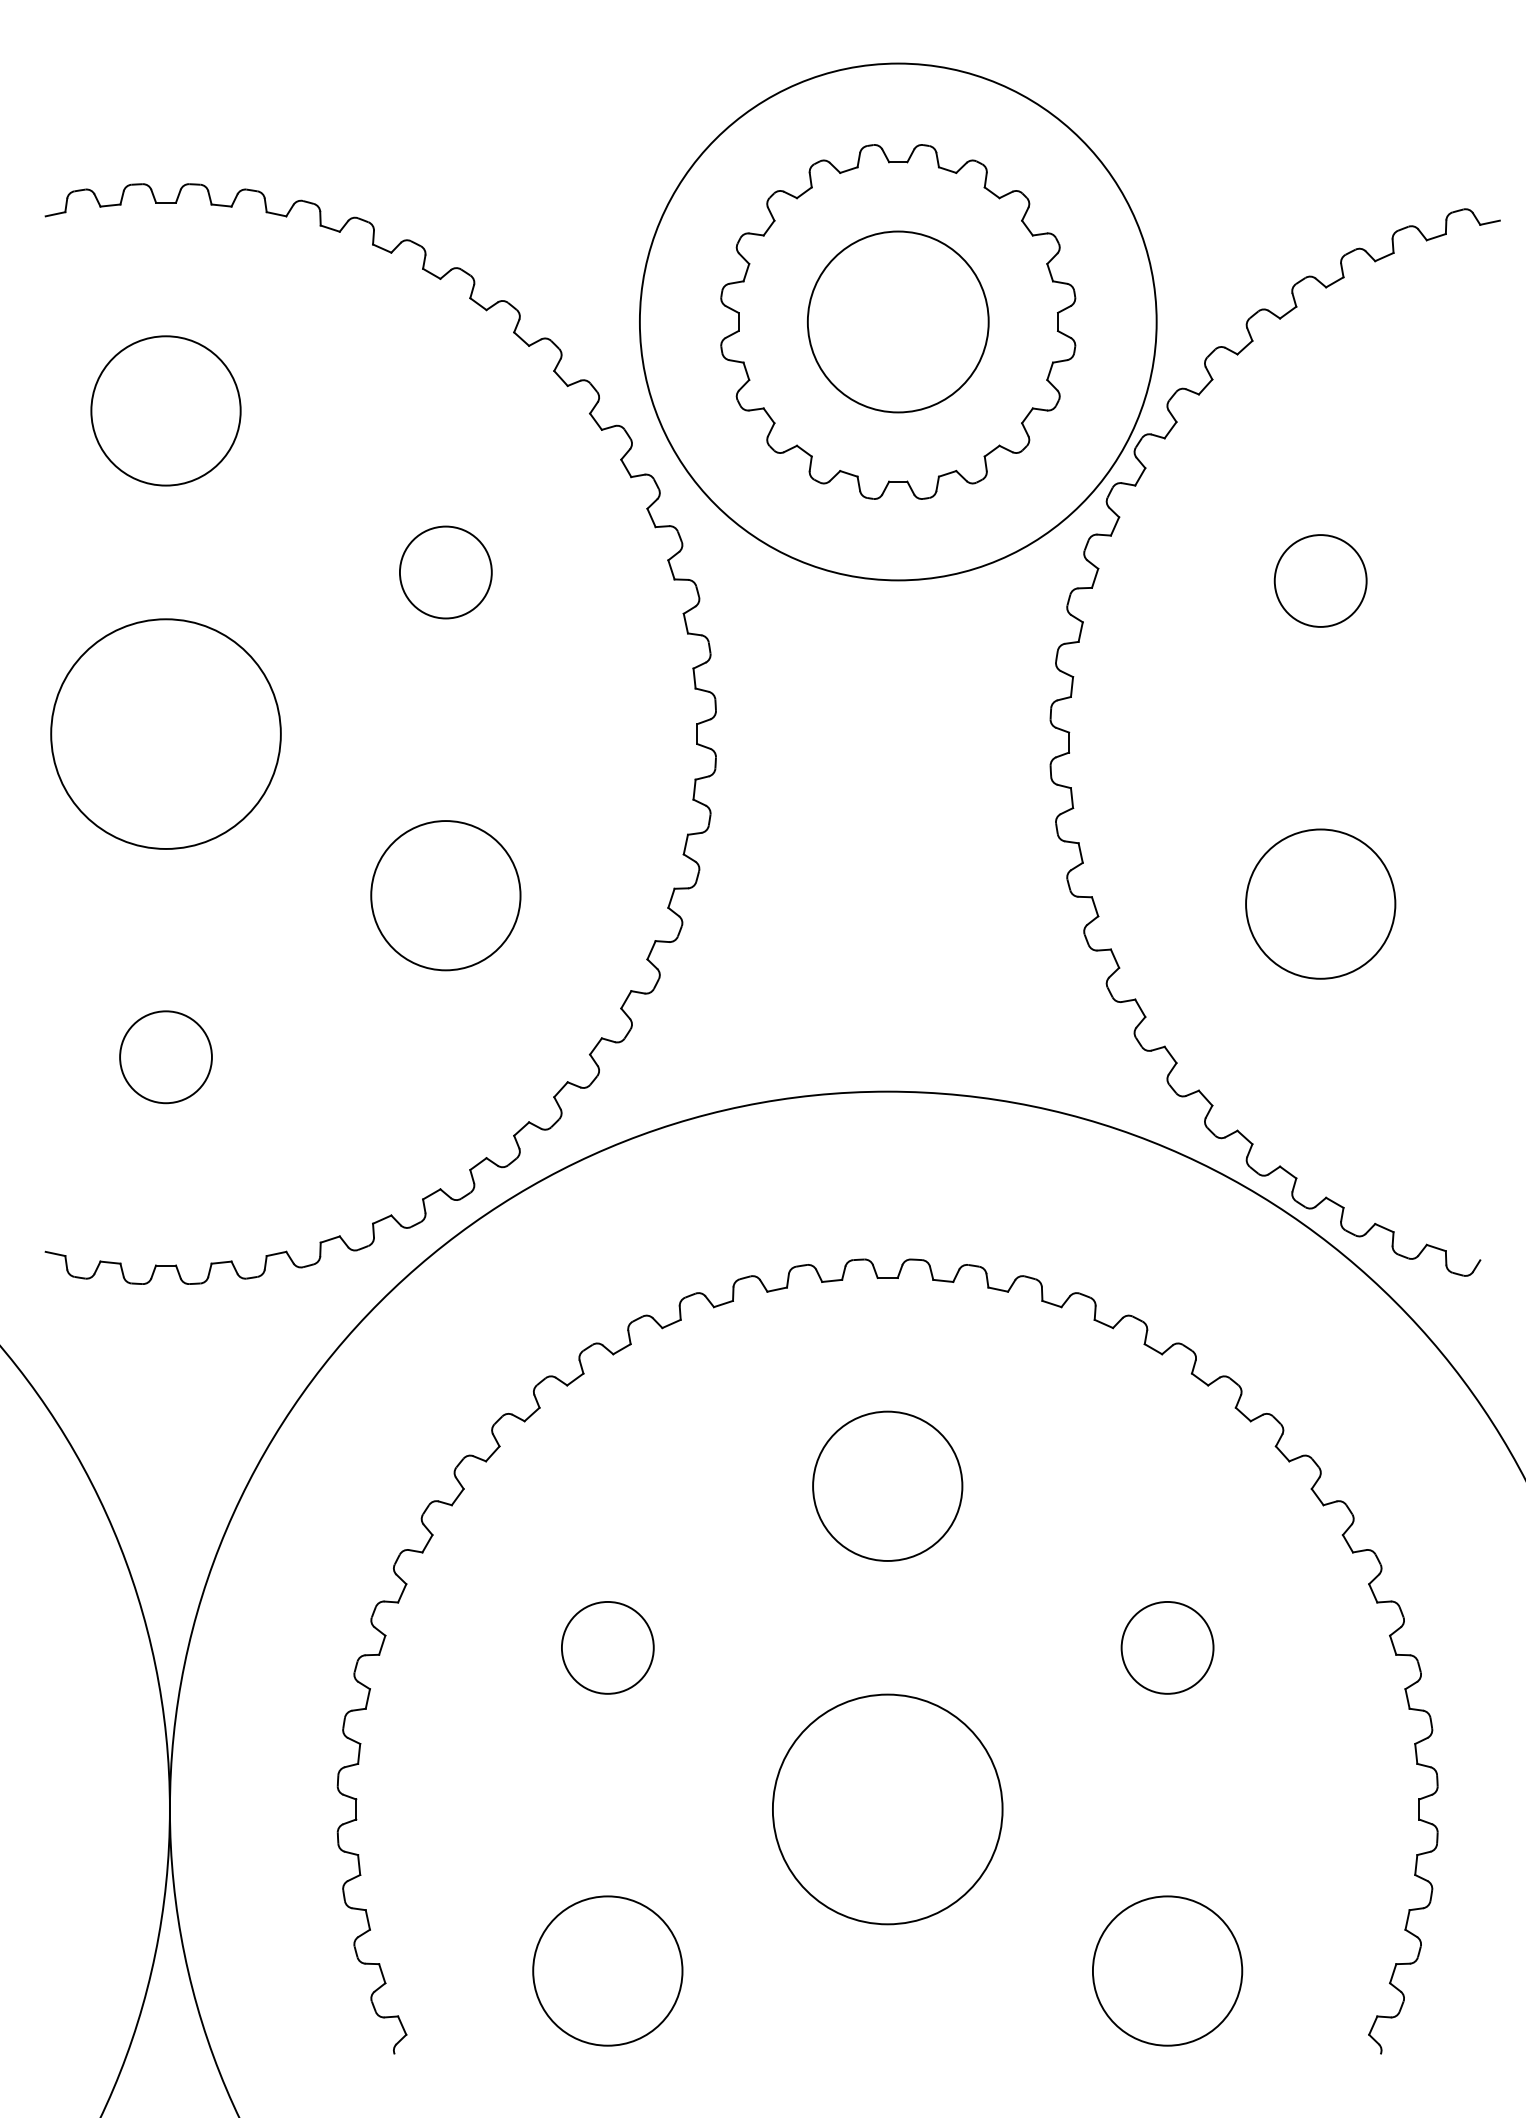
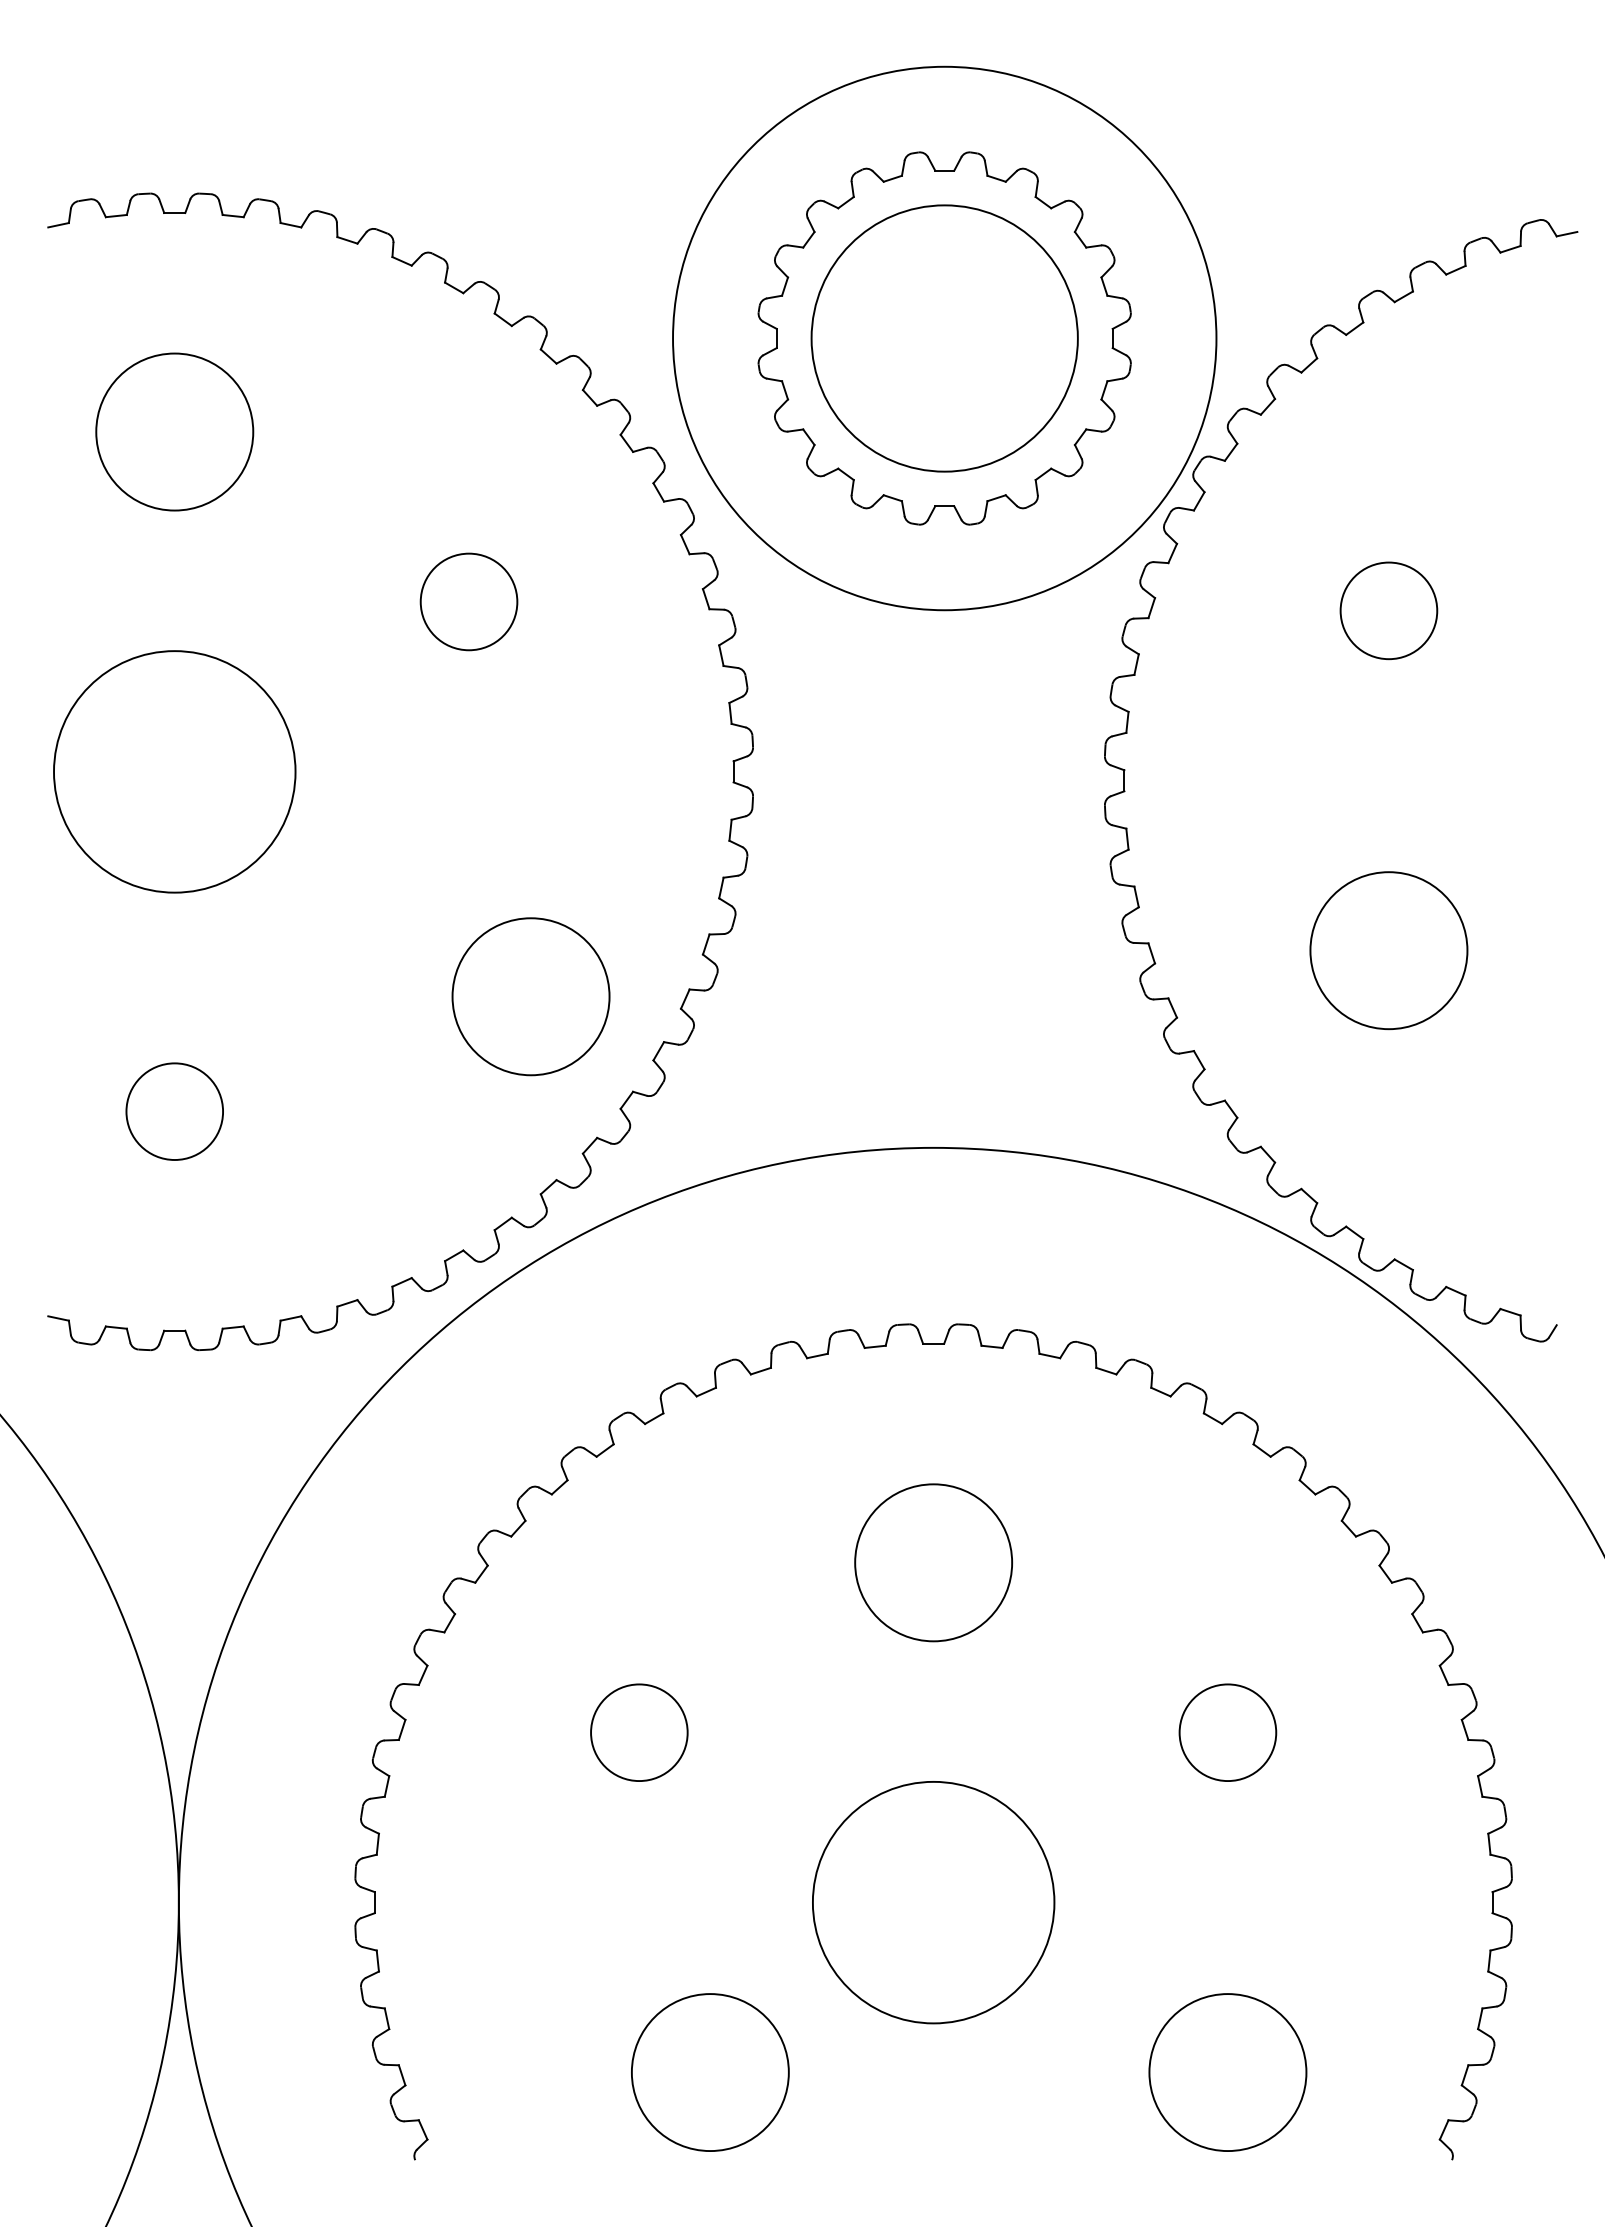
circle: (898, 321) -> (944, 338), size x1.4
circle: (445, 895) -> (530, 996), moved
circle: (607, 1971) -> (710, 2072), moved

